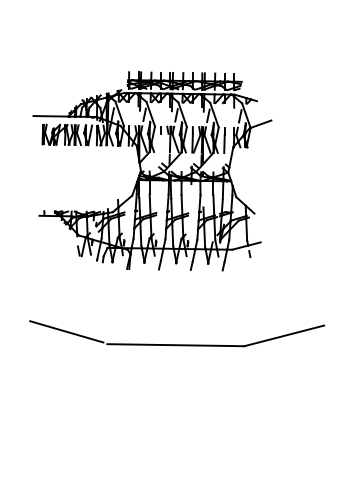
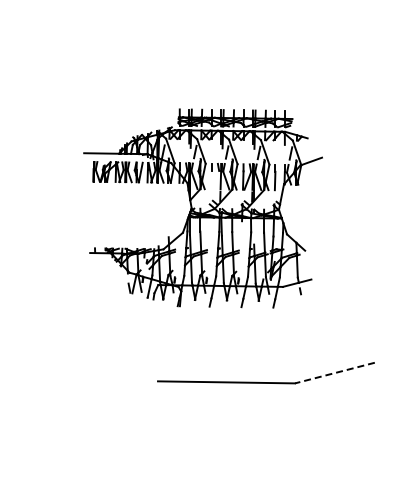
line: (66, 331) -> (117, 368), removed
line: (283, 336) -> (334, 373), solid -> dashed

